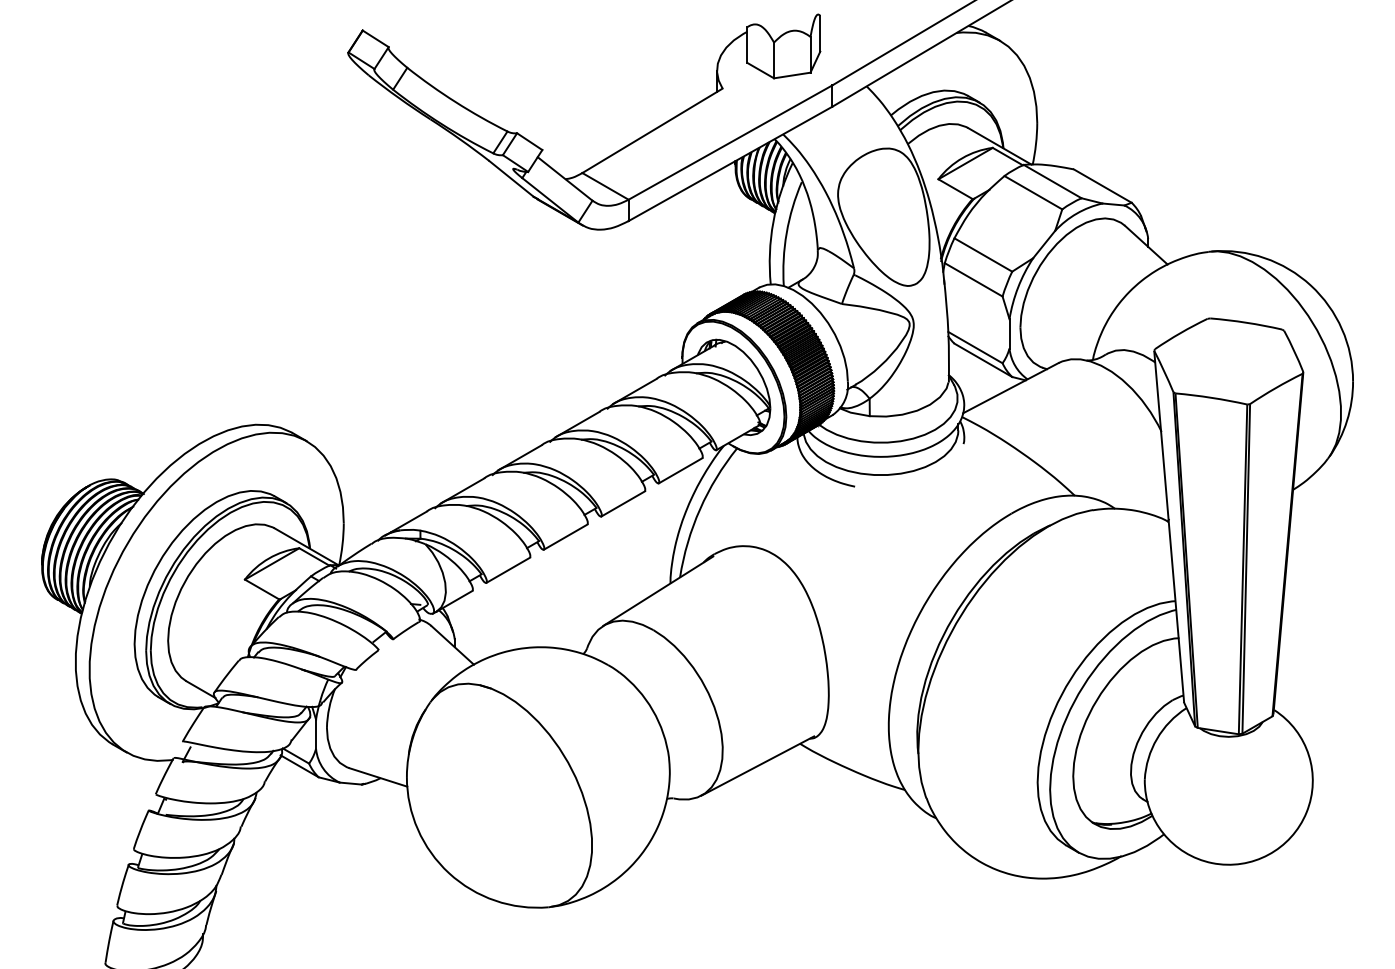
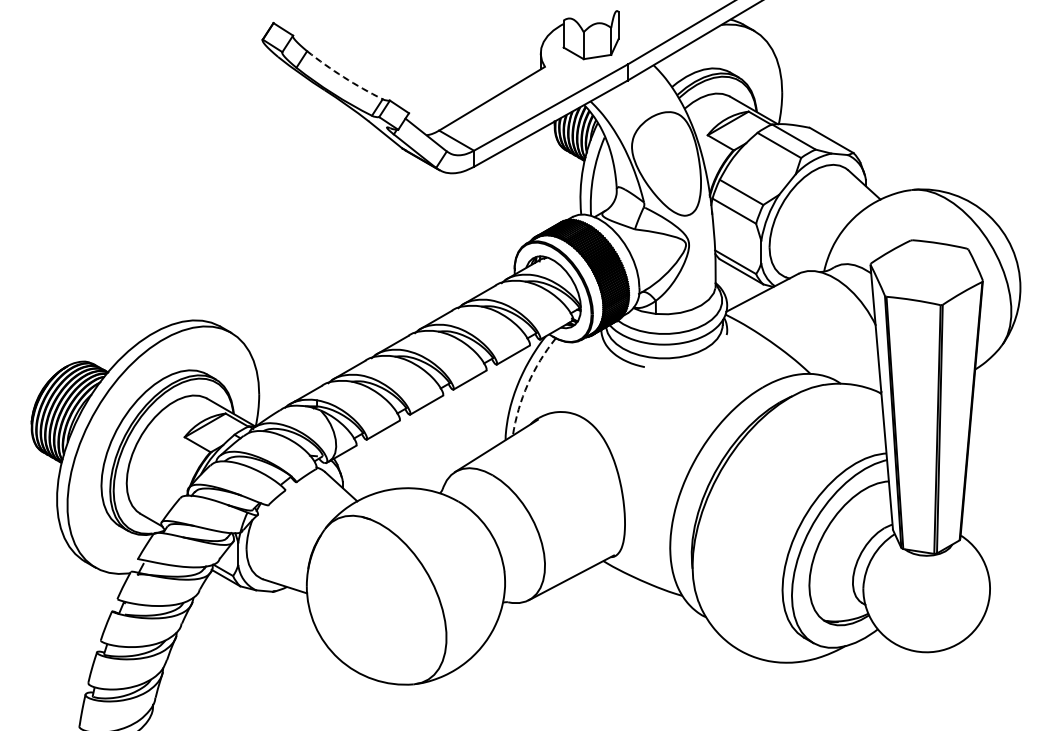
arc: (455, 102) -> (343, 77), solid -> dashed
arc: (699, 509) -> (527, 384), solid -> dashed

